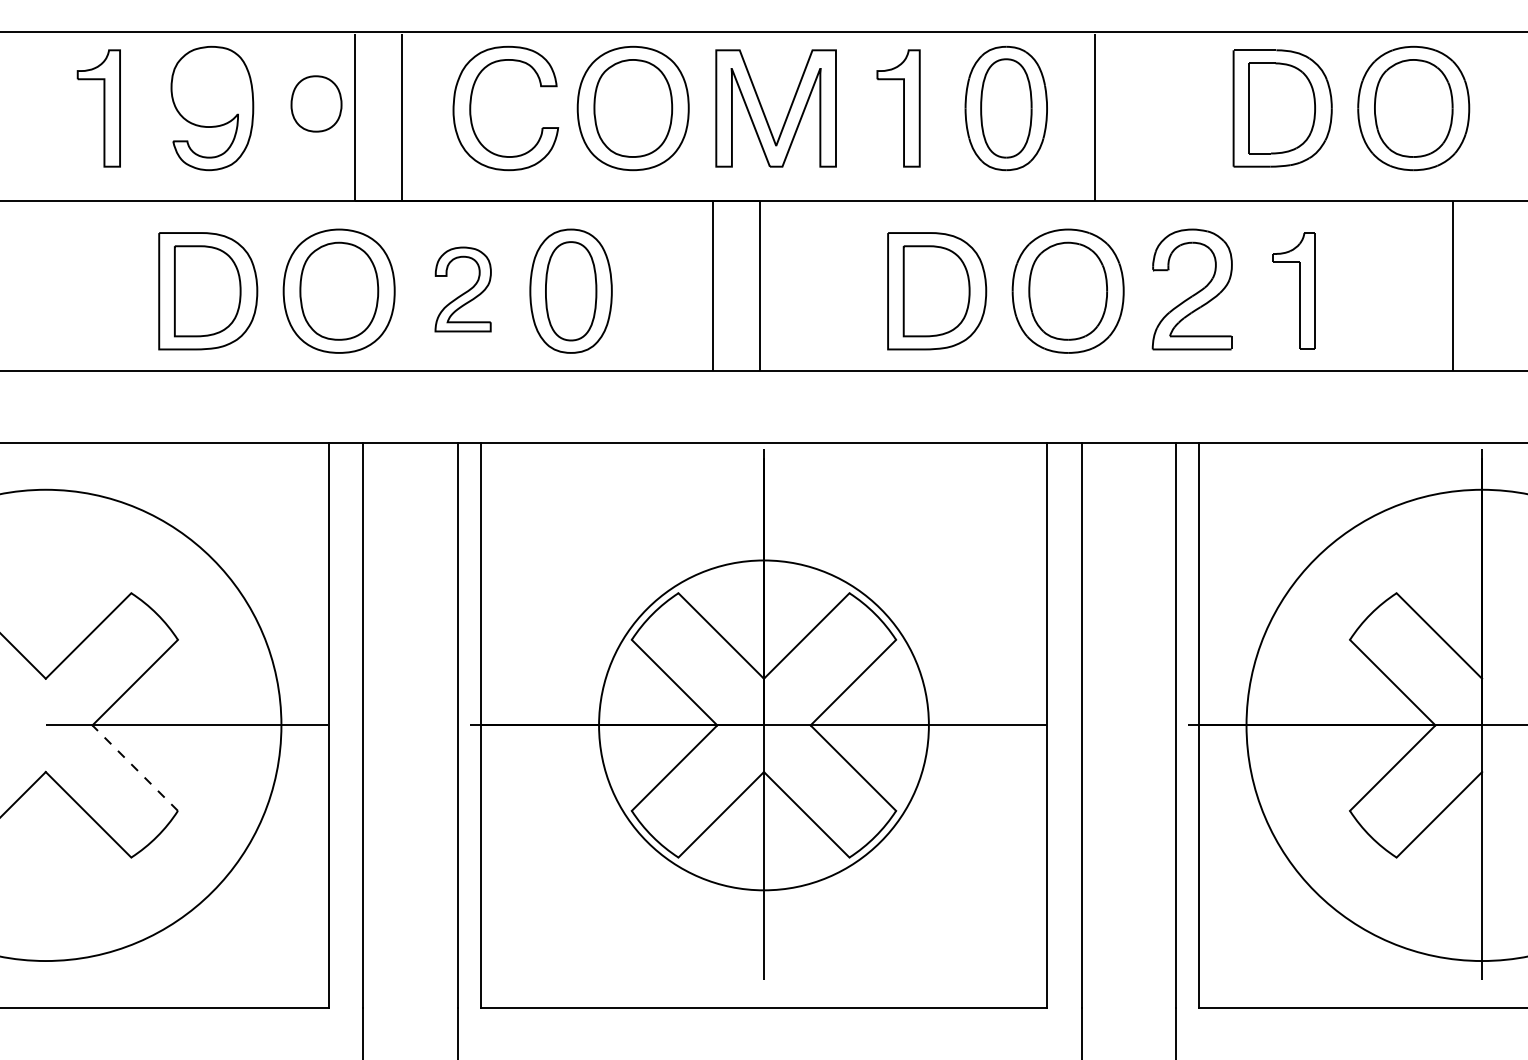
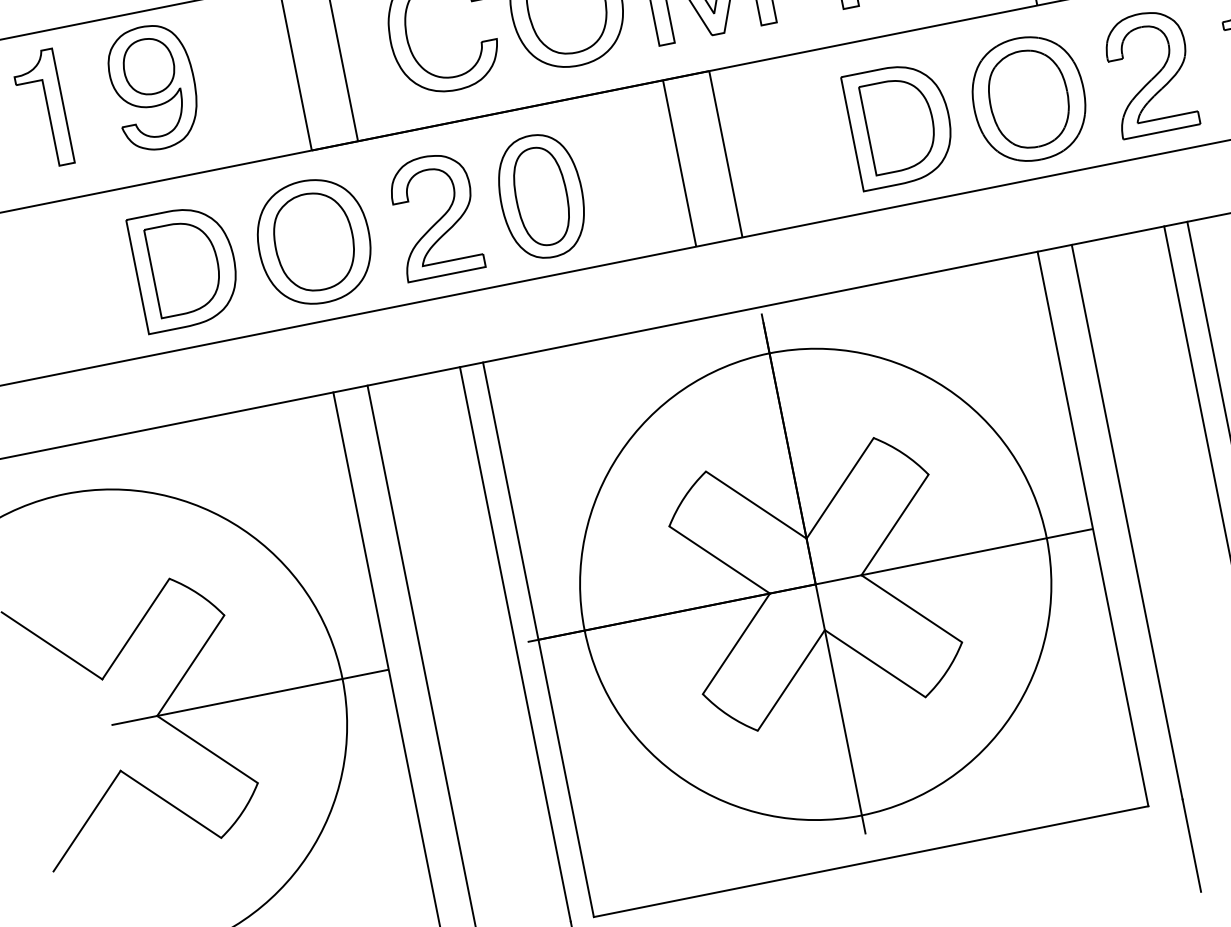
part: (316, 103) -> (148, 66), moved
part: (462, 289) -> (434, 216), size x1.43
circle: (763, 725) -> (815, 584), size x1.43
line: (134, 767) -> (206, 749), dashed -> solid

